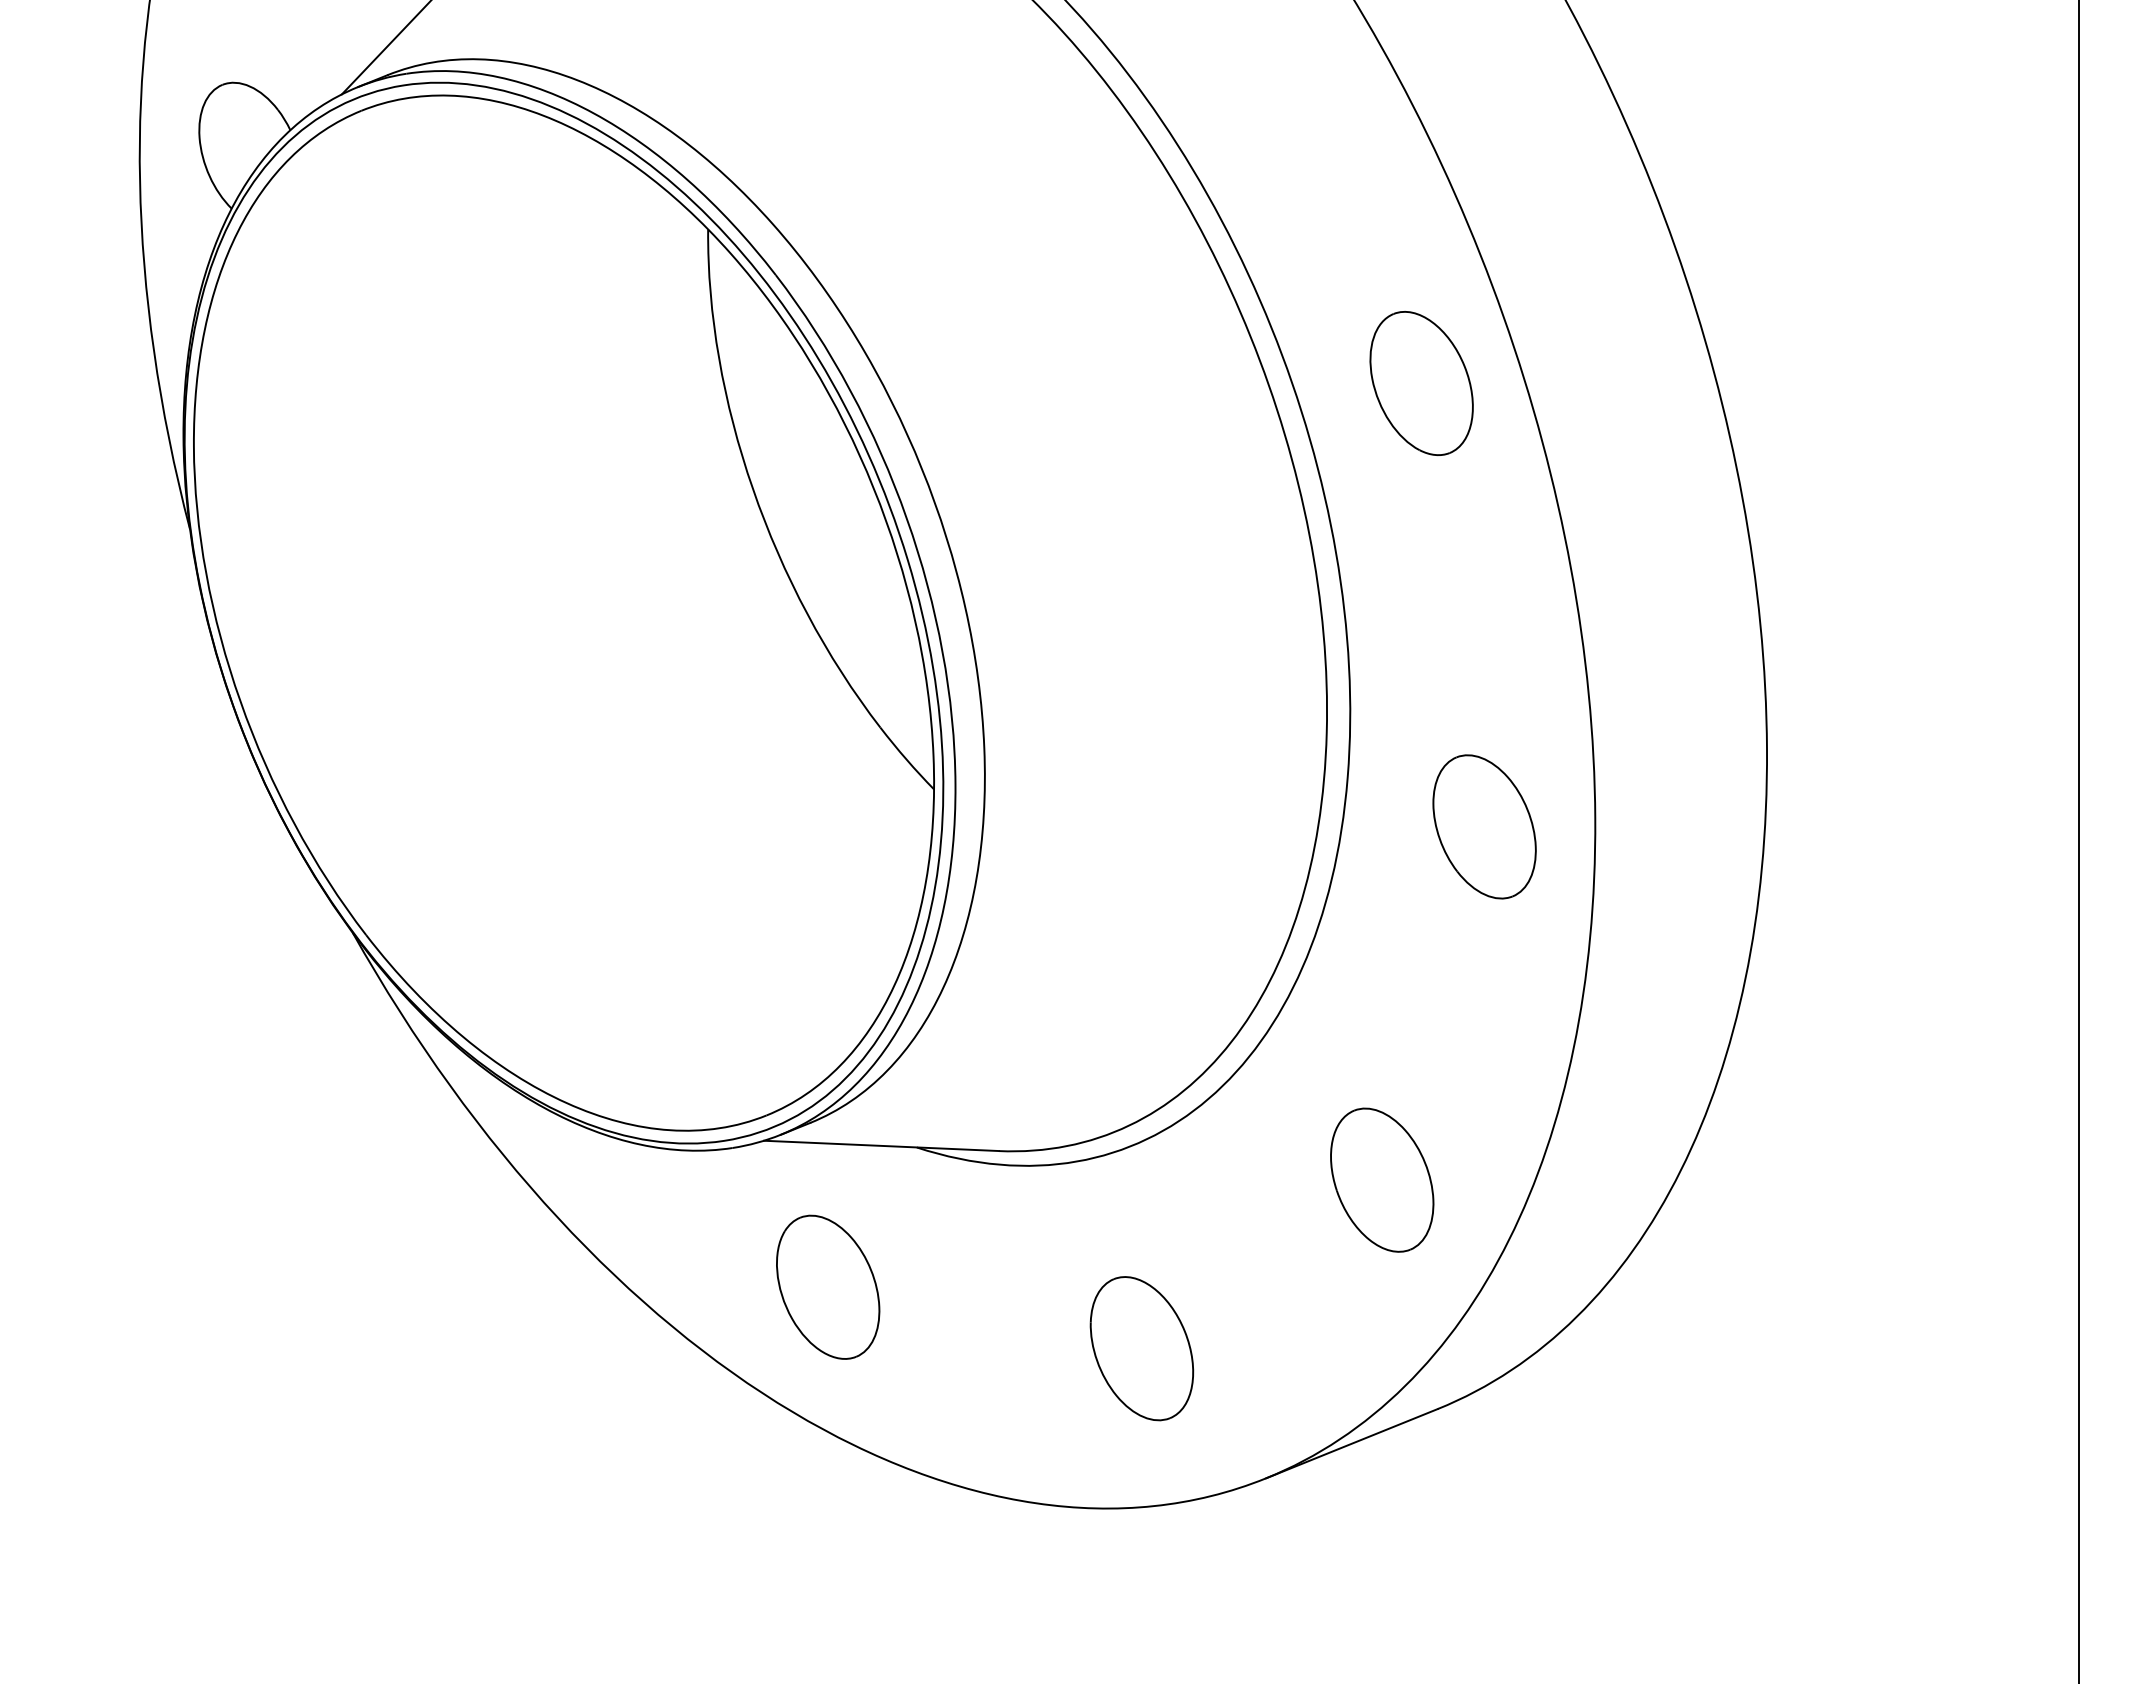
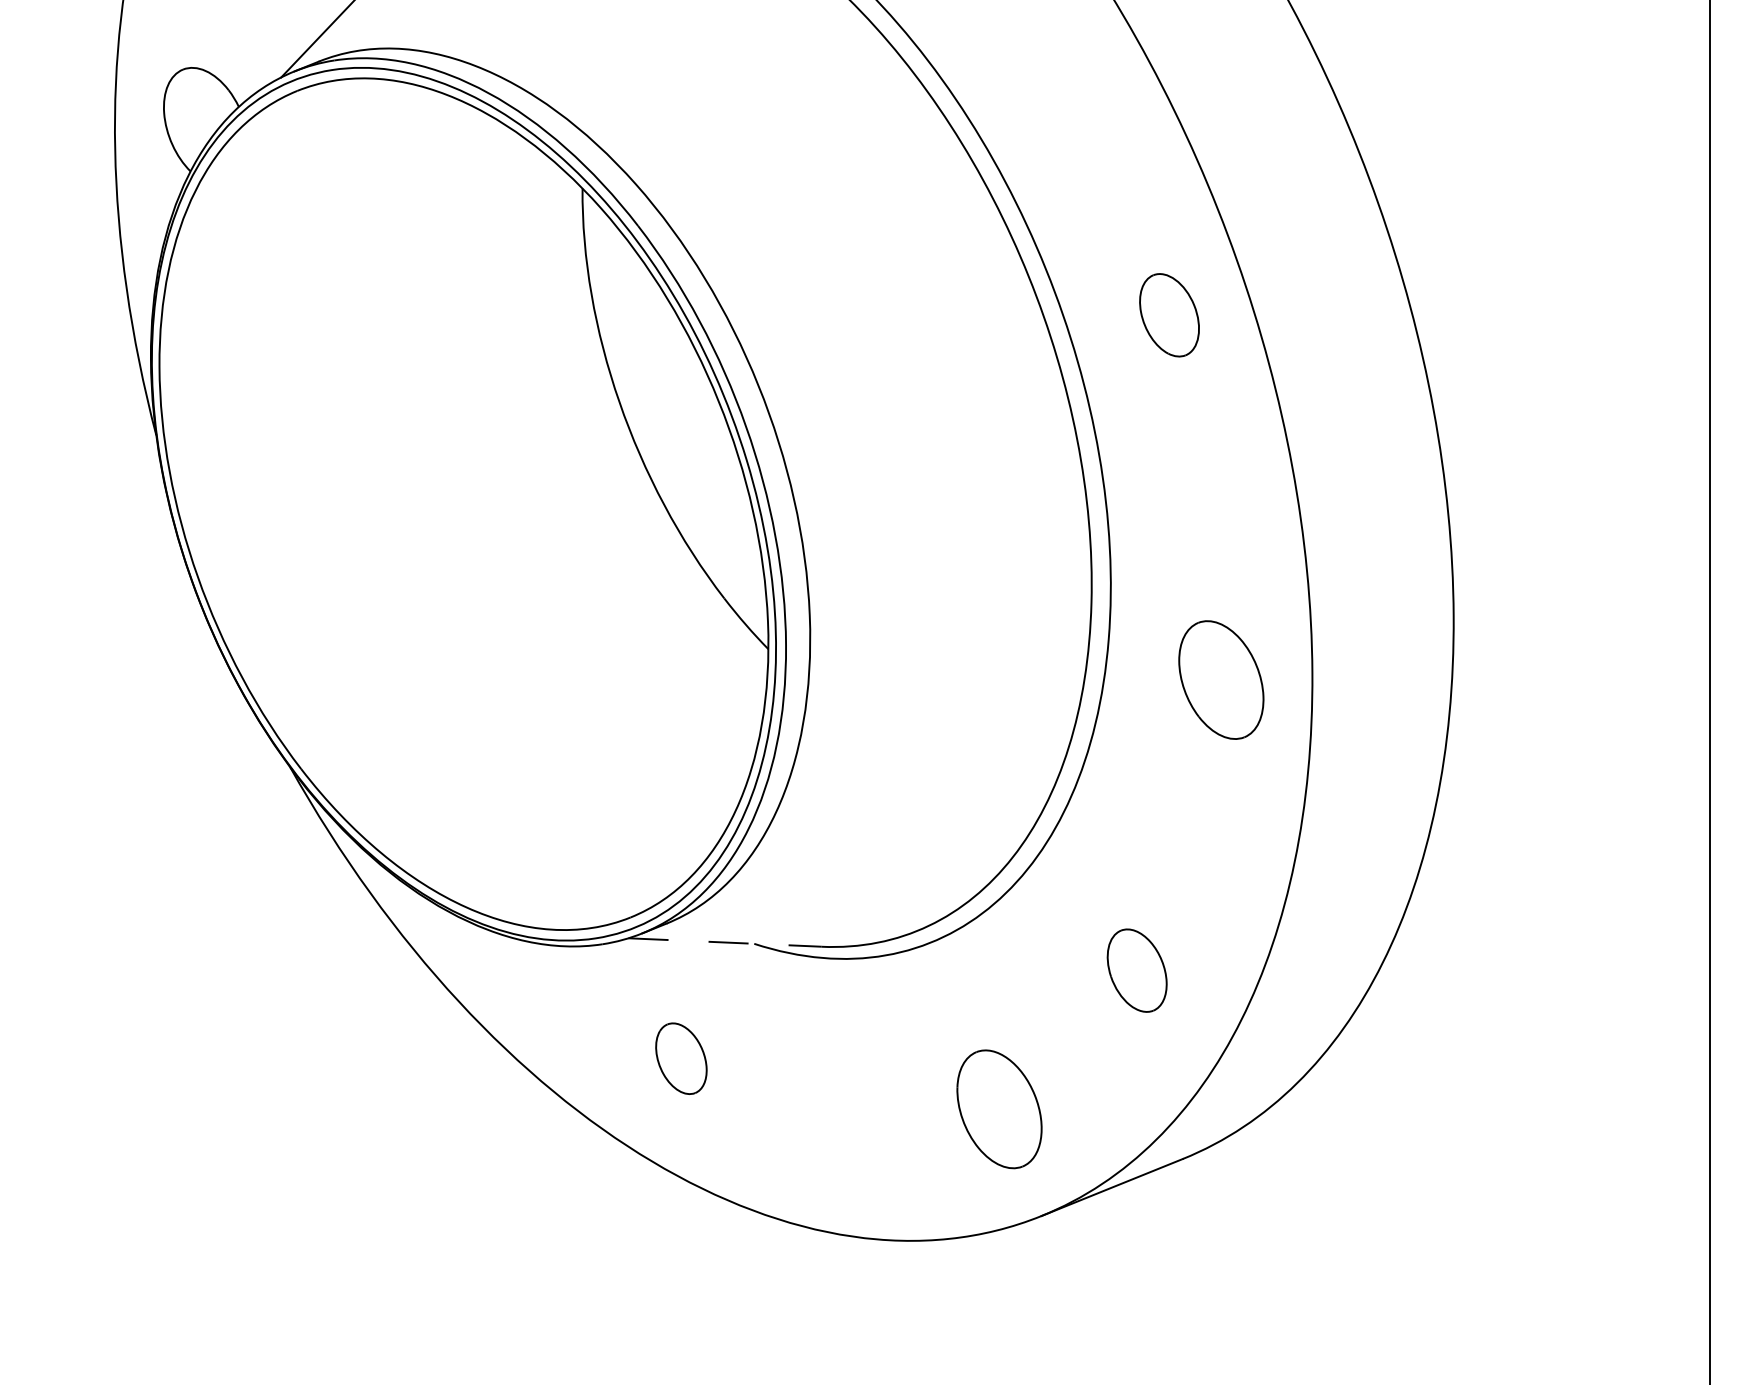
part: (1421, 383) -> (1169, 315), size x0.7
line: (881, 1145) -> (725, 942), solid -> dashed
part: (1382, 1179) -> (1137, 970), size x0.7
part: (828, 1286) -> (681, 1058), size x0.6
part: (1141, 1348) -> (999, 1109), moved

